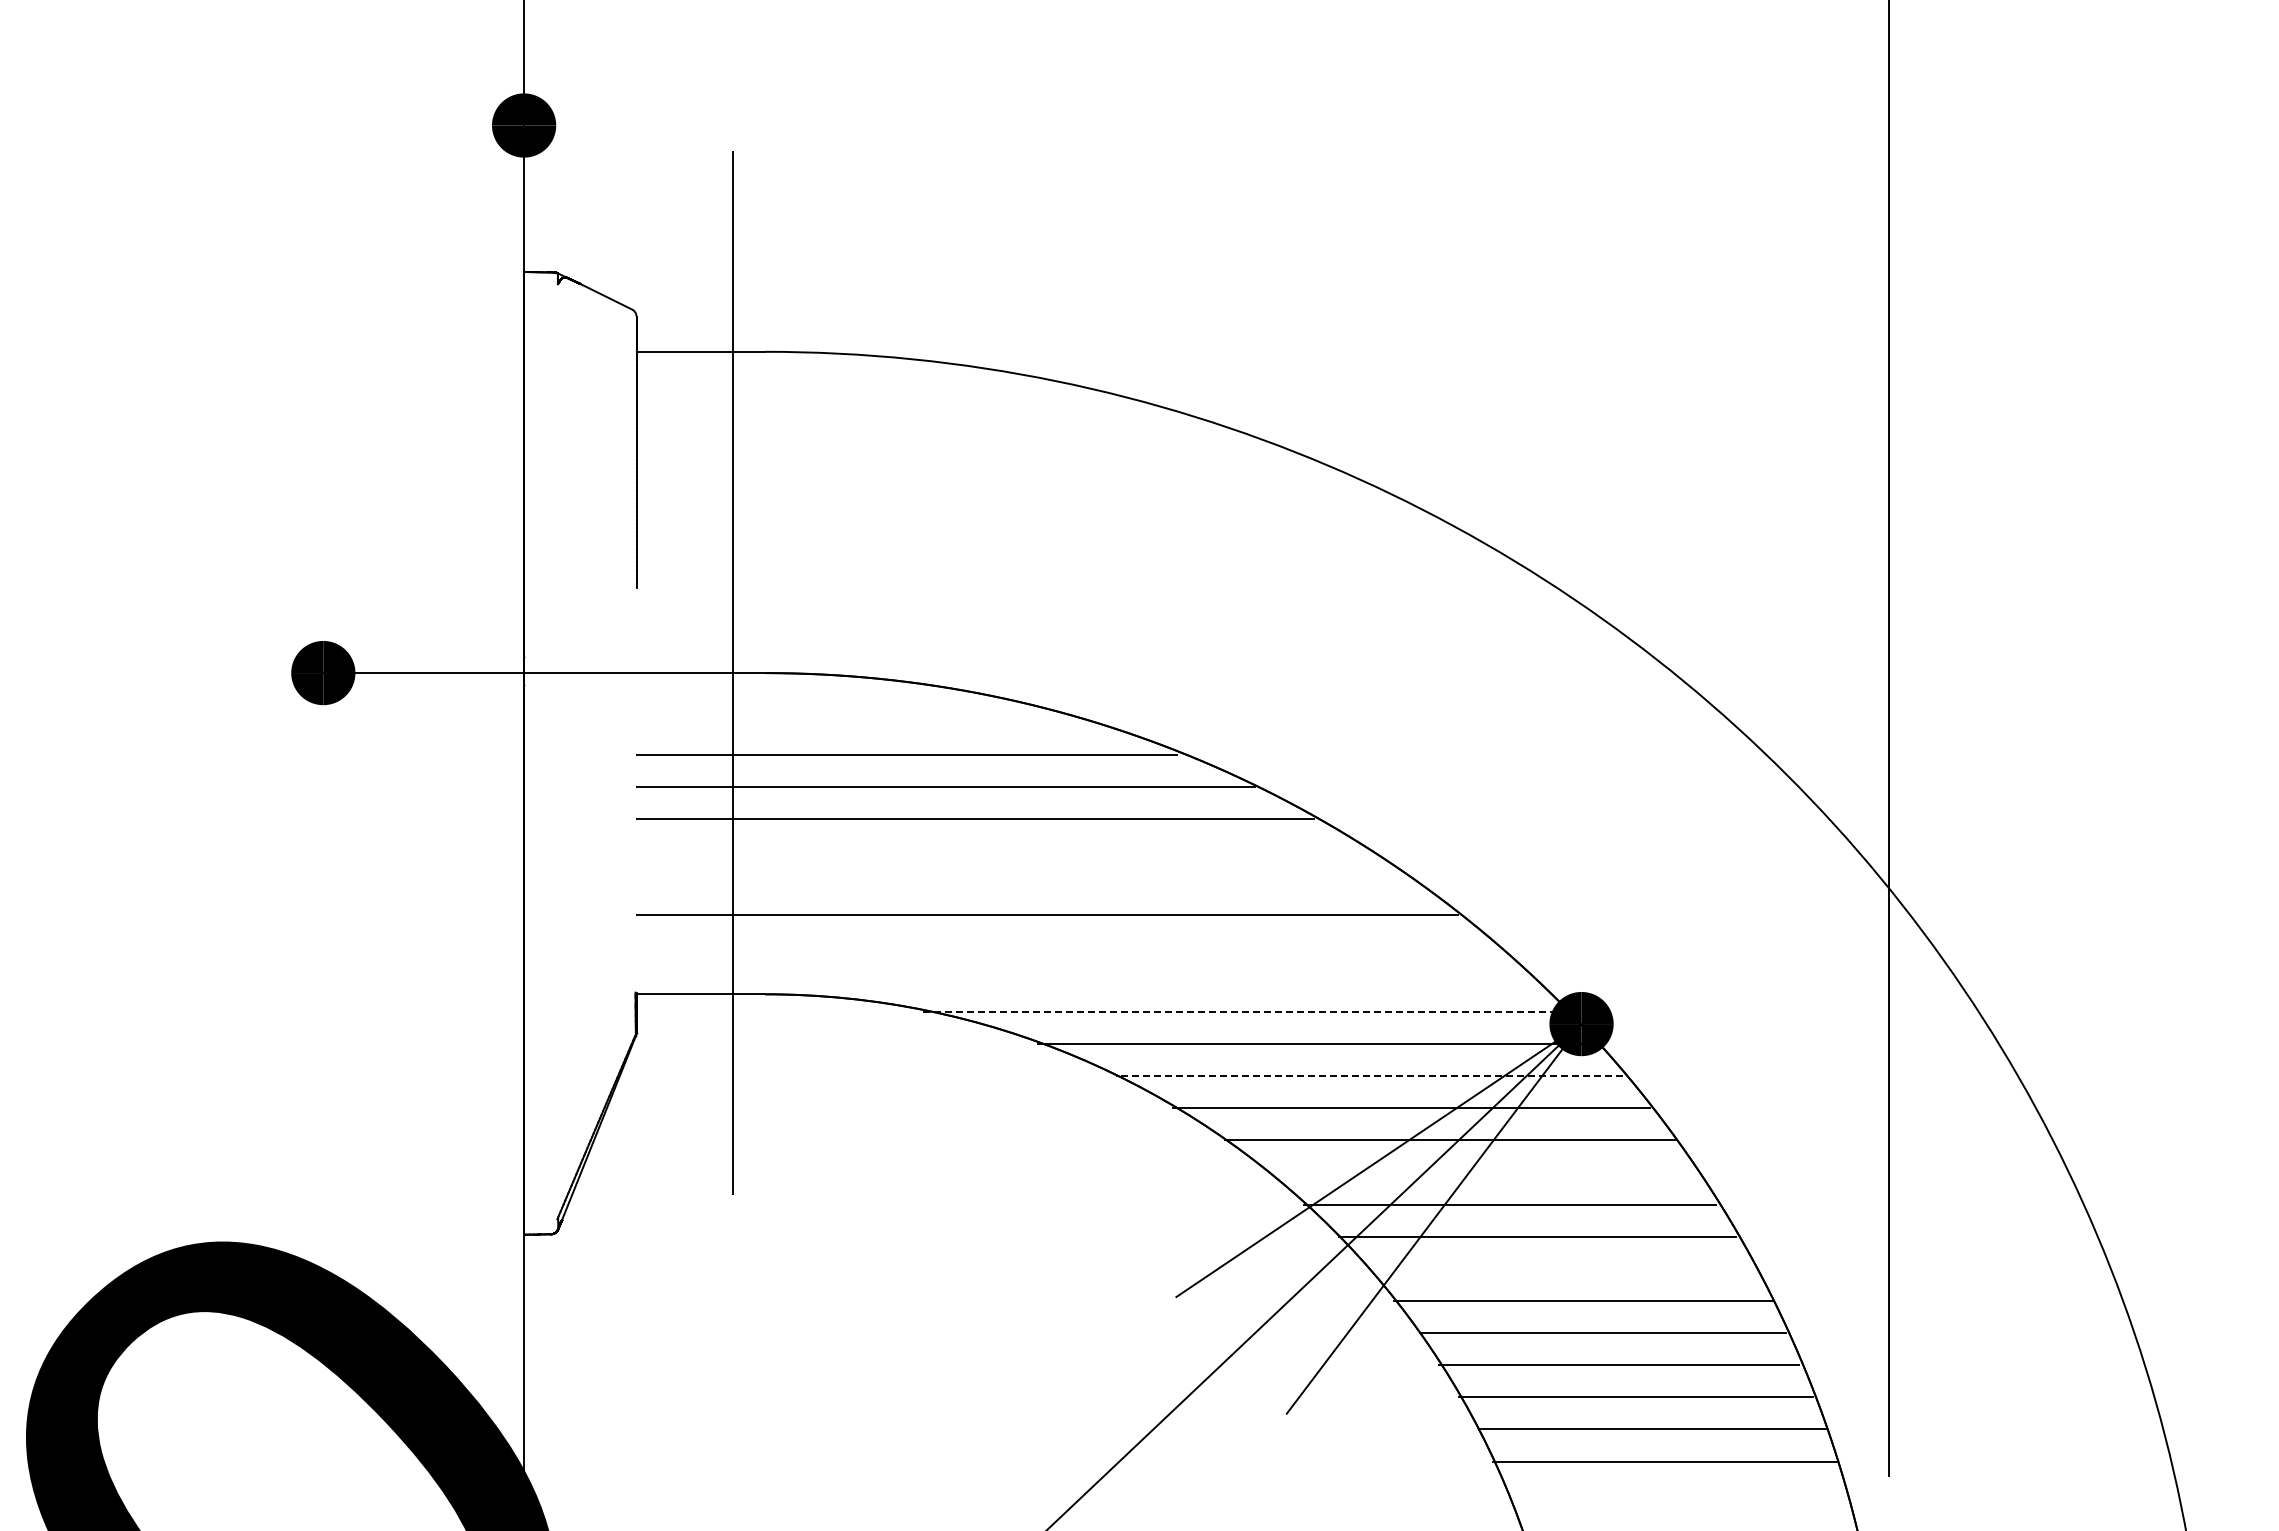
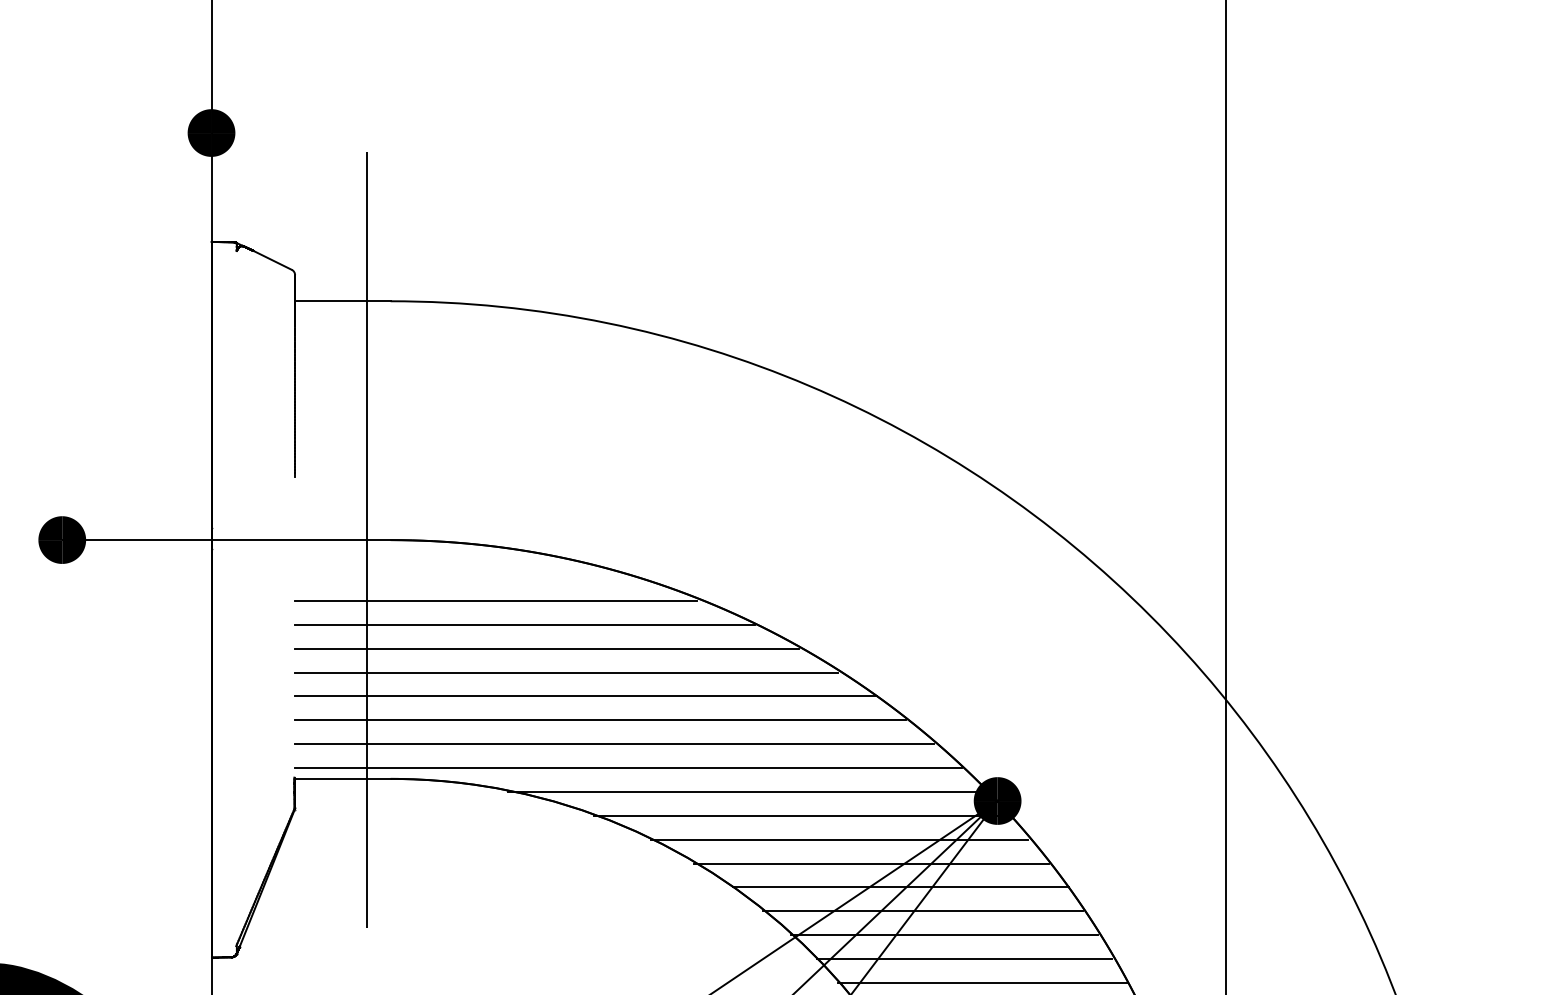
line: (1001, 851) -> (566, 672), added
line: (1027, 883) -> (585, 696), added
line: (1065, 947) -> (614, 744), added
line: (1084, 979) -> (628, 767), added
line: (1245, 1011) -> (747, 791), dashed -> solid
line: (1369, 1076) -> (839, 839), dashed -> solid
line: (1481, 1172) -> (923, 911), added
line: (1560, 1268) -> (981, 982), added

